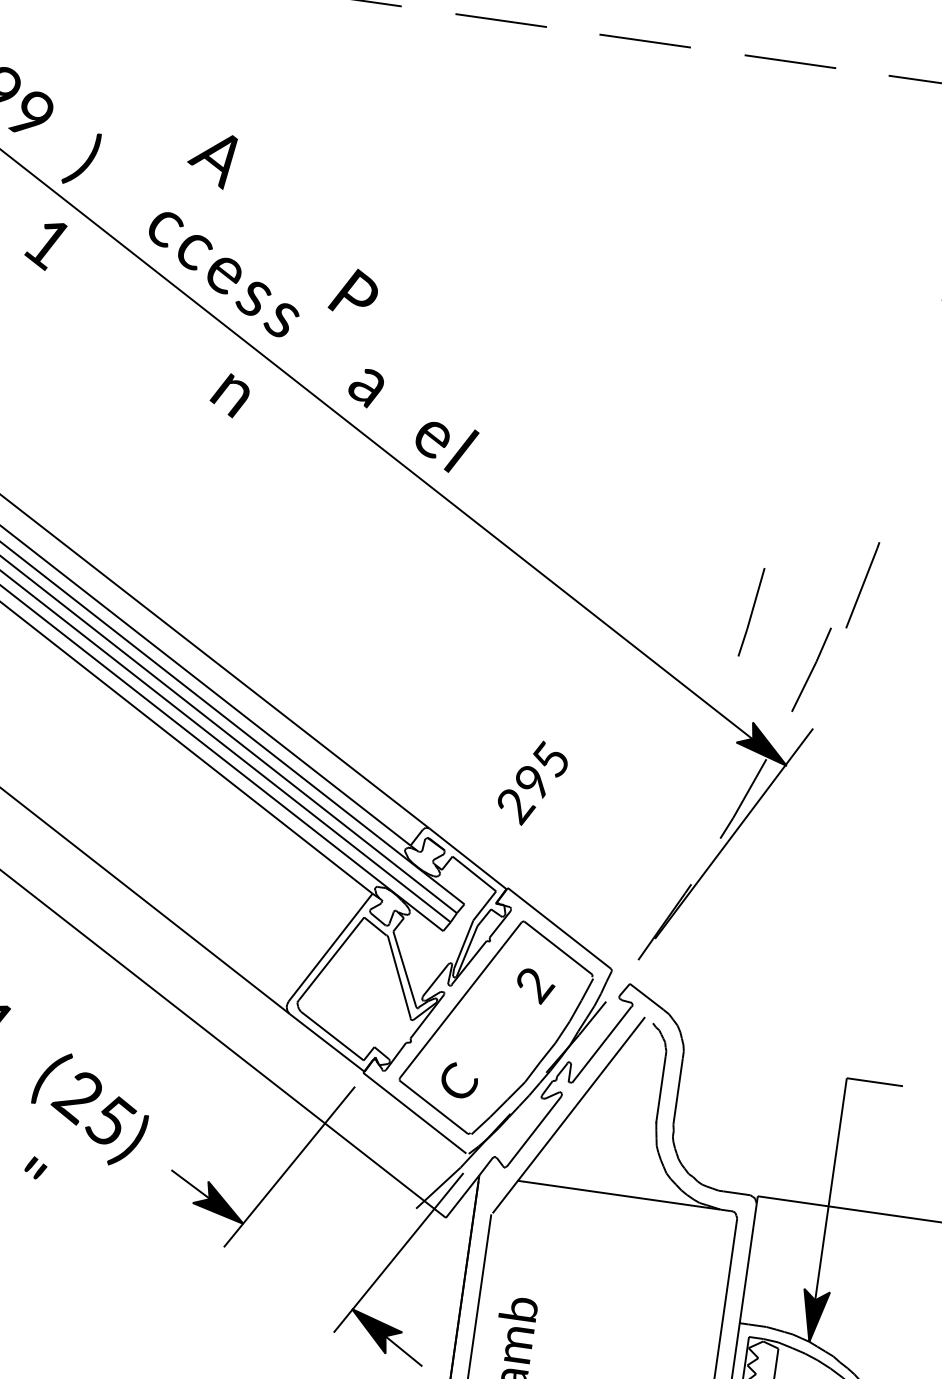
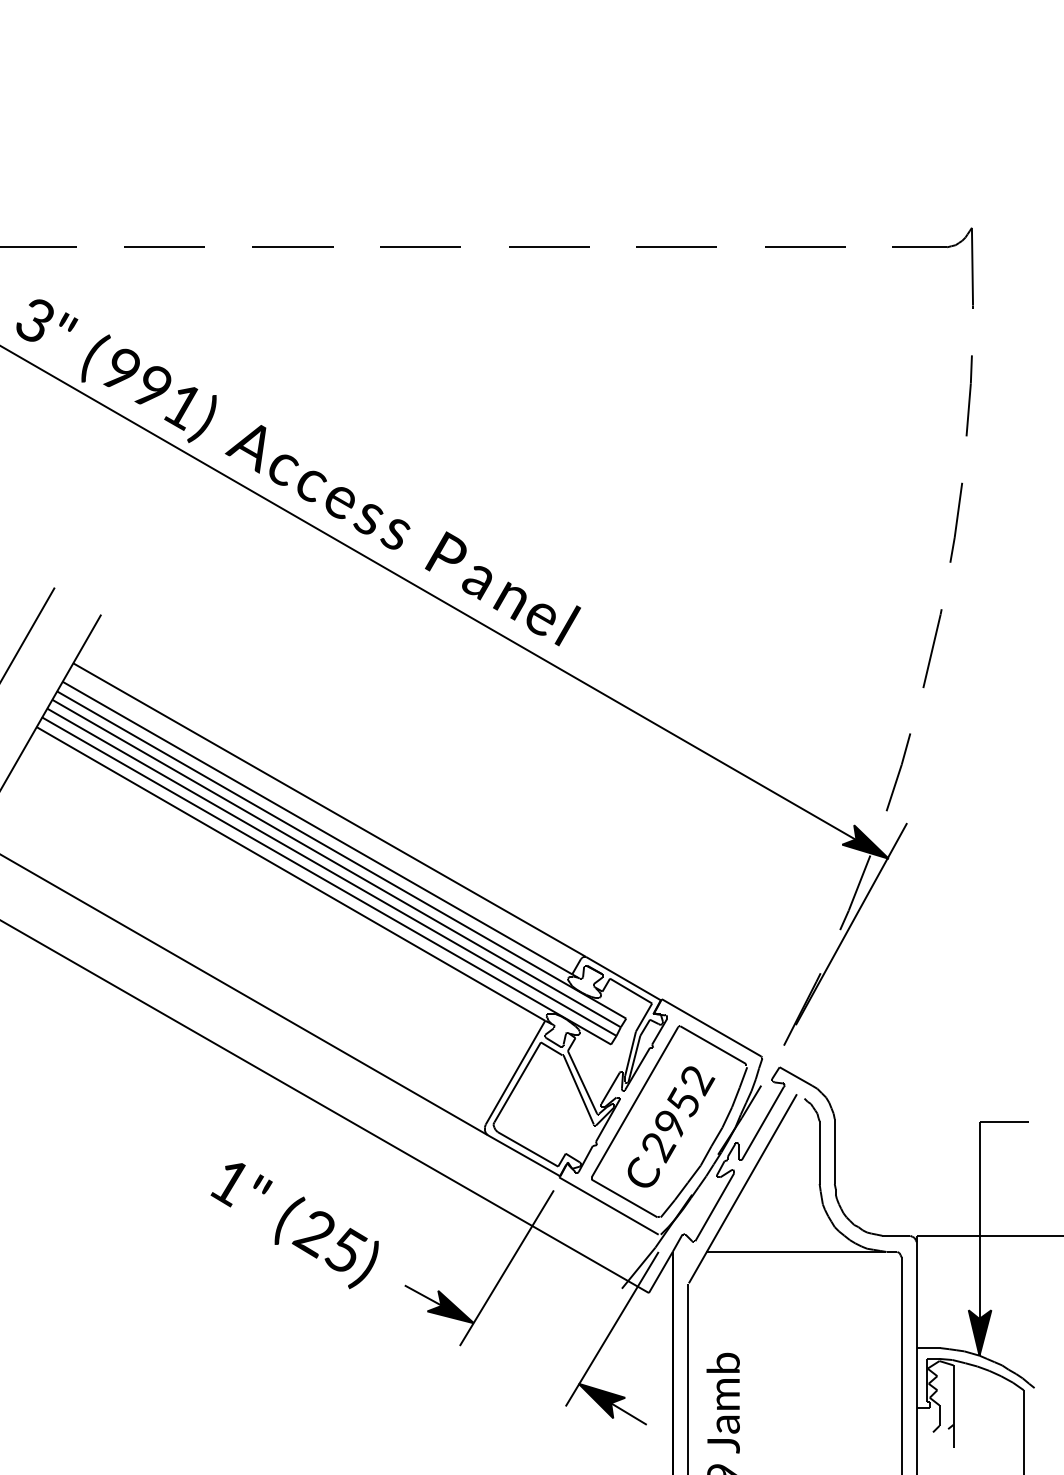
text: (211, 160) -> (245, 449), moved
text: (45, 245) -> (181, 408), moved
text: (353, 291) -> (445, 551), moved
text: (229, 394) -> (509, 600), moved
line: (862, 585) -> (932, 648), moved
line: (750, 611) -> (955, 522), moved
text: (532, 783) -> (670, 1125), moved
text: (35, 1168) -> (262, 1184), moved

